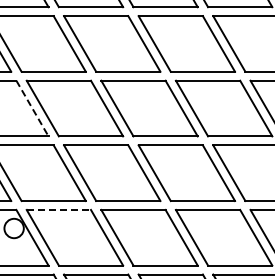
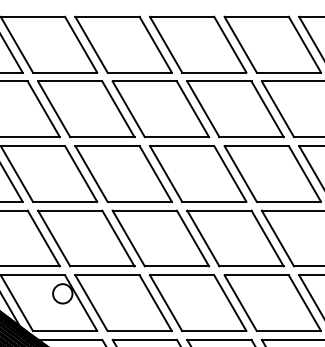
line: (32, 109) -> (81, 174), dashed -> solid
line: (59, 210) -> (108, 275), dashed -> solid

